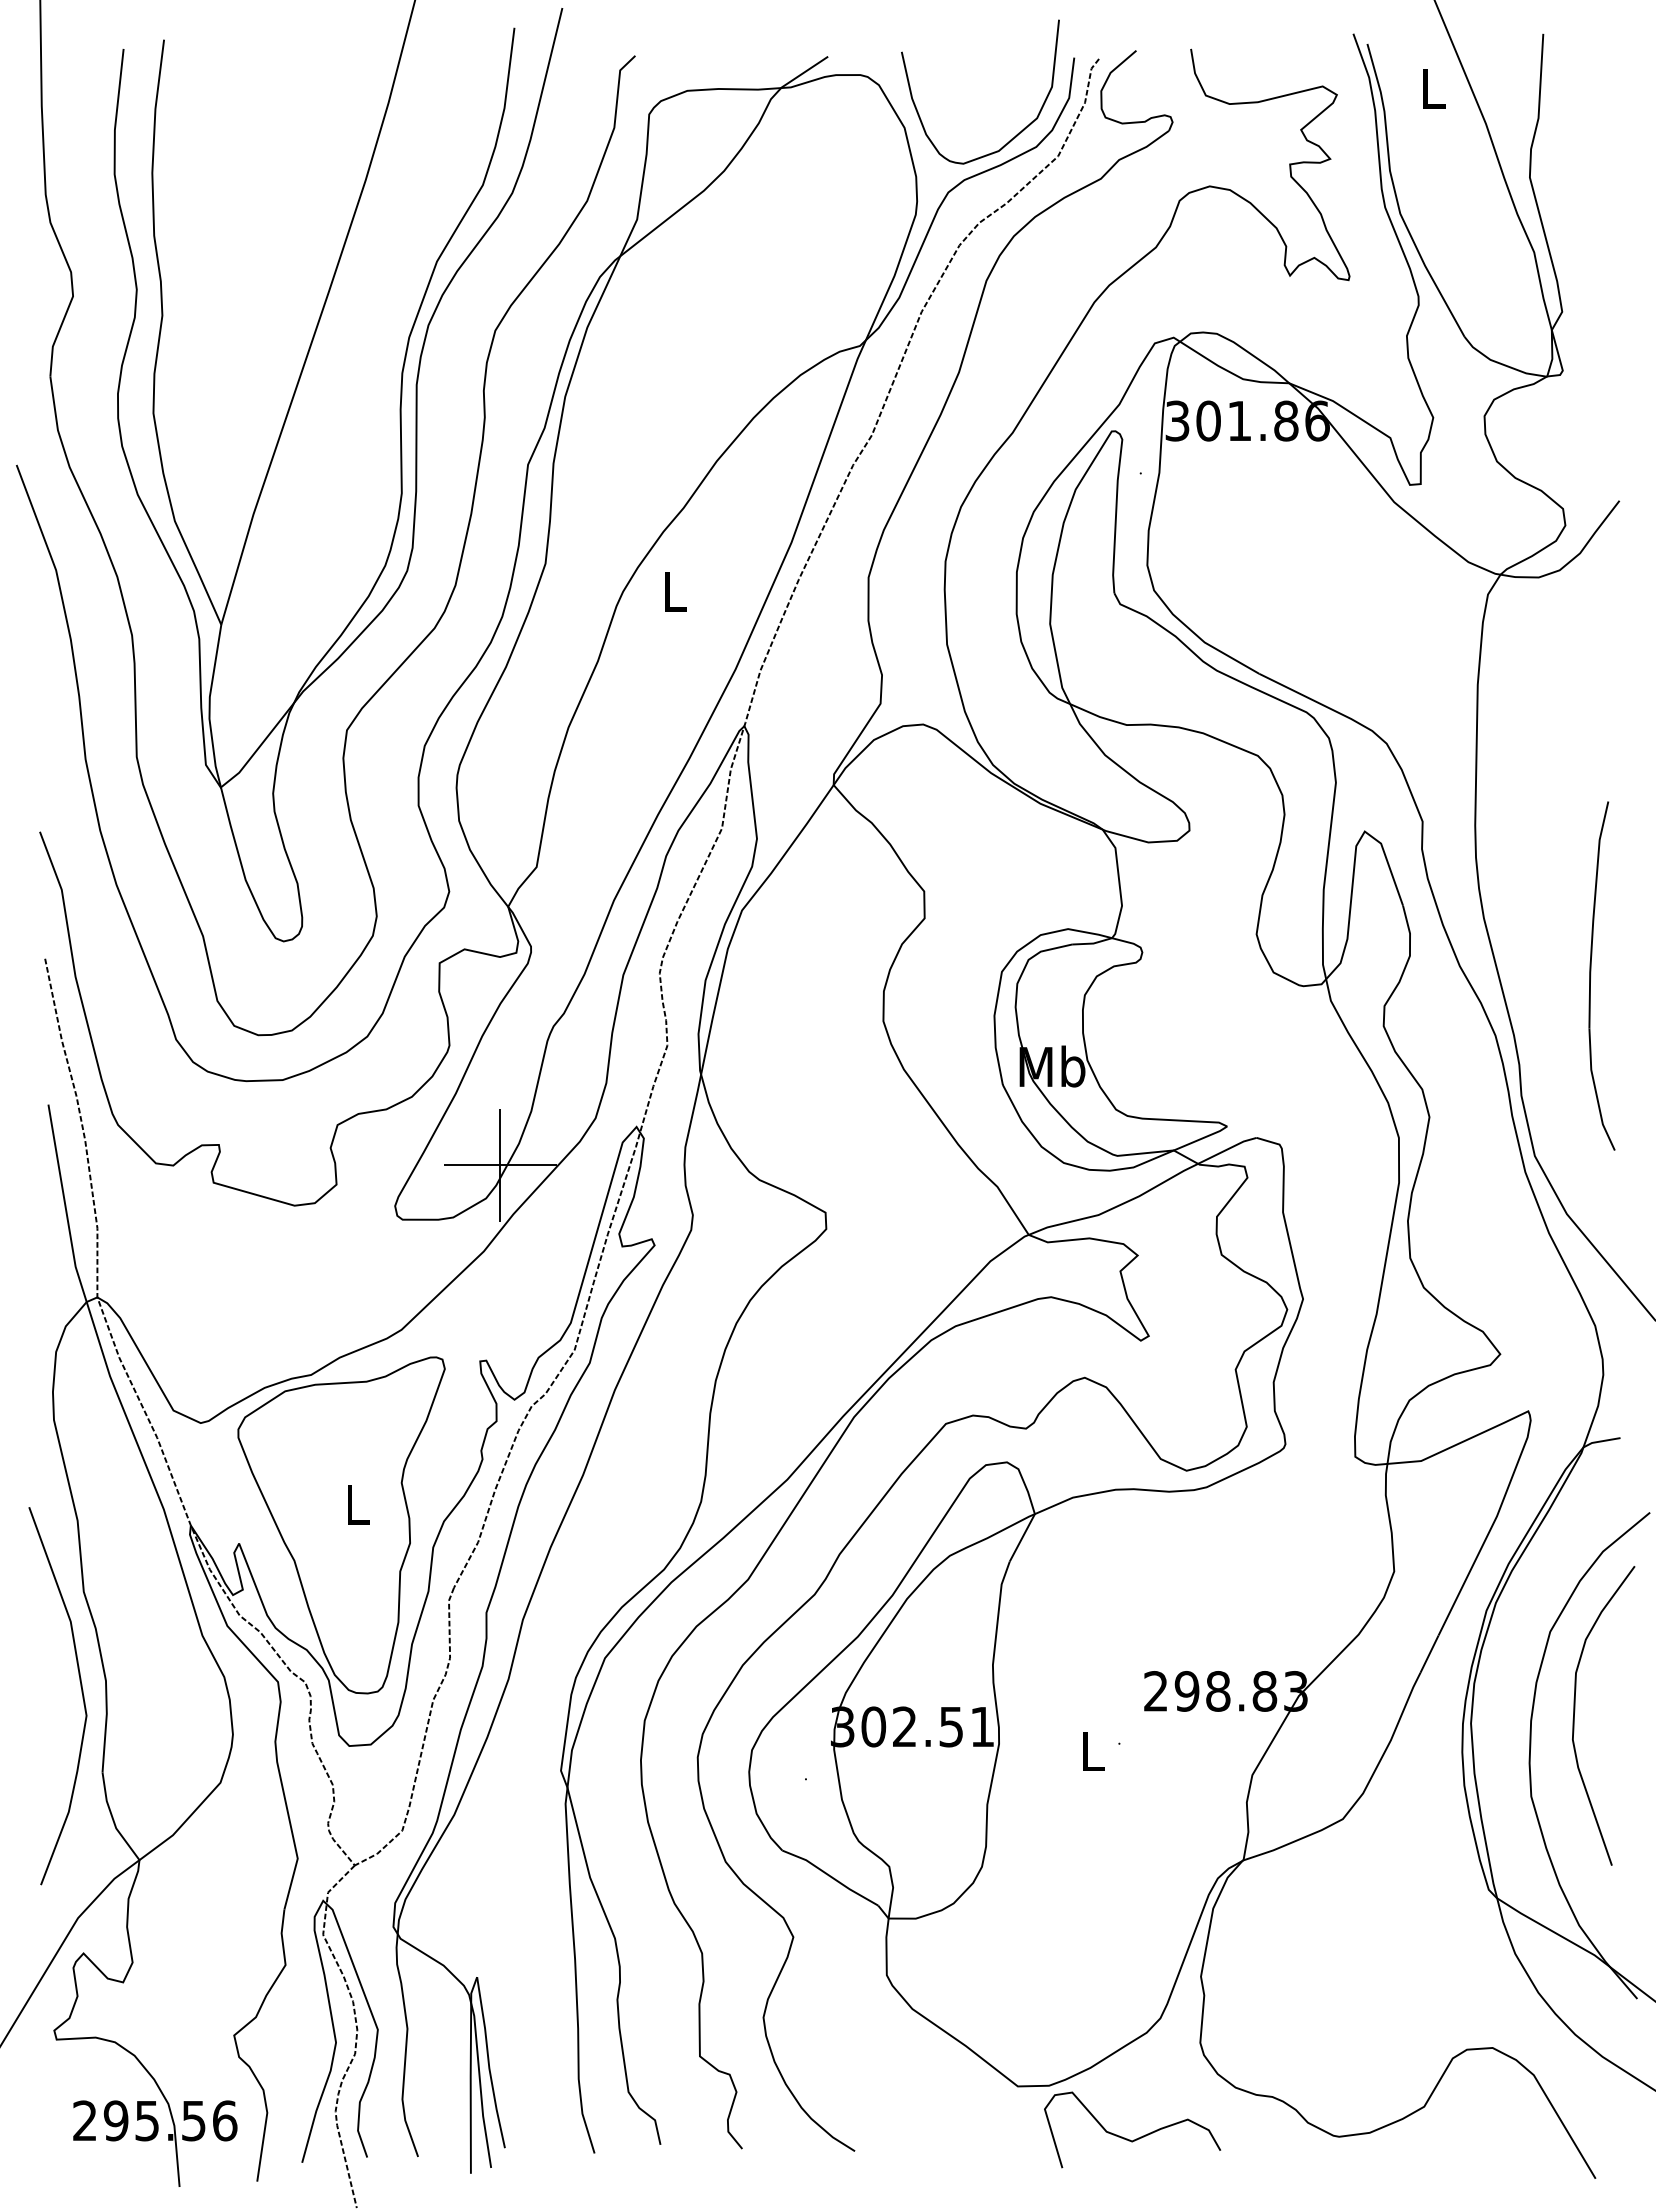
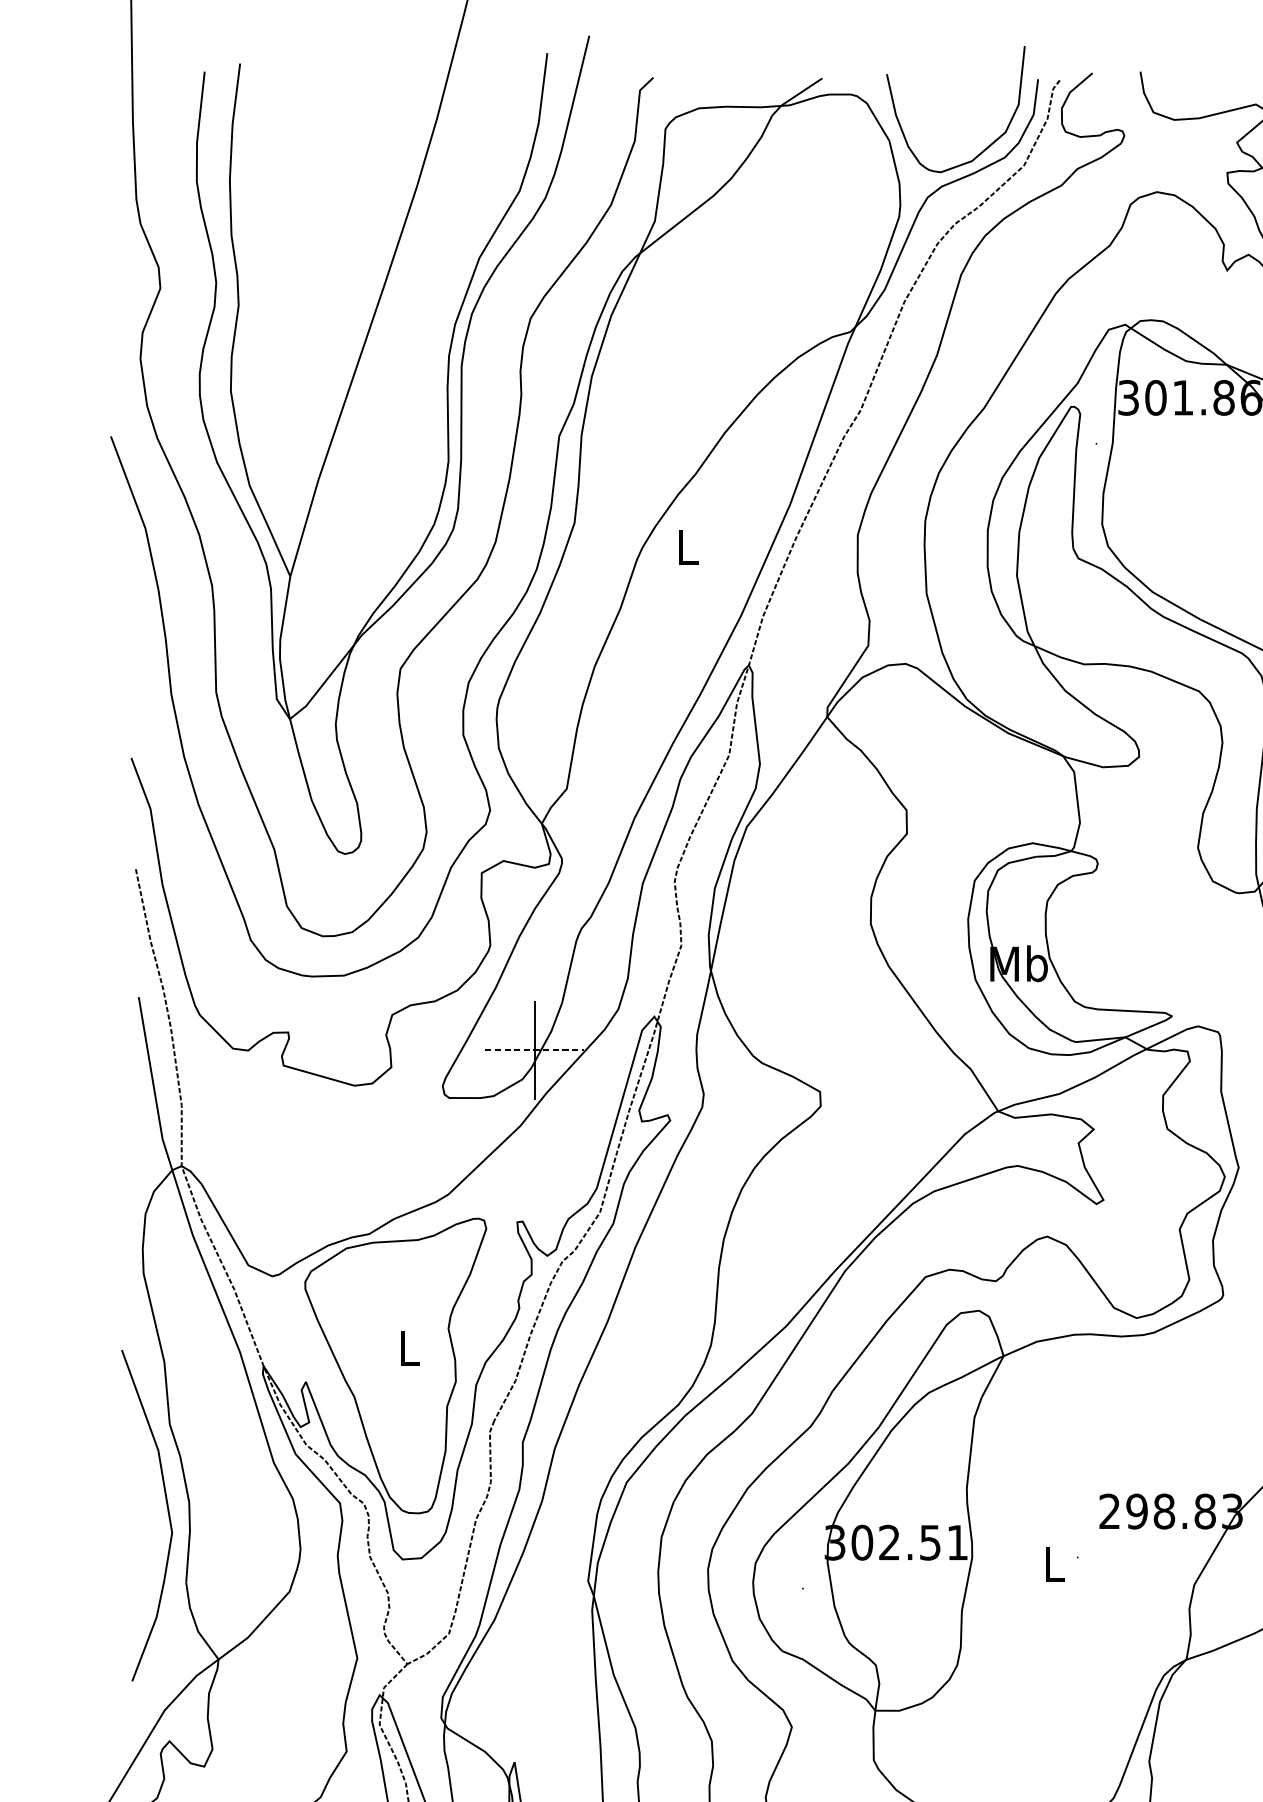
line: (500, 1165) -> (535, 1050), solid -> dashed

